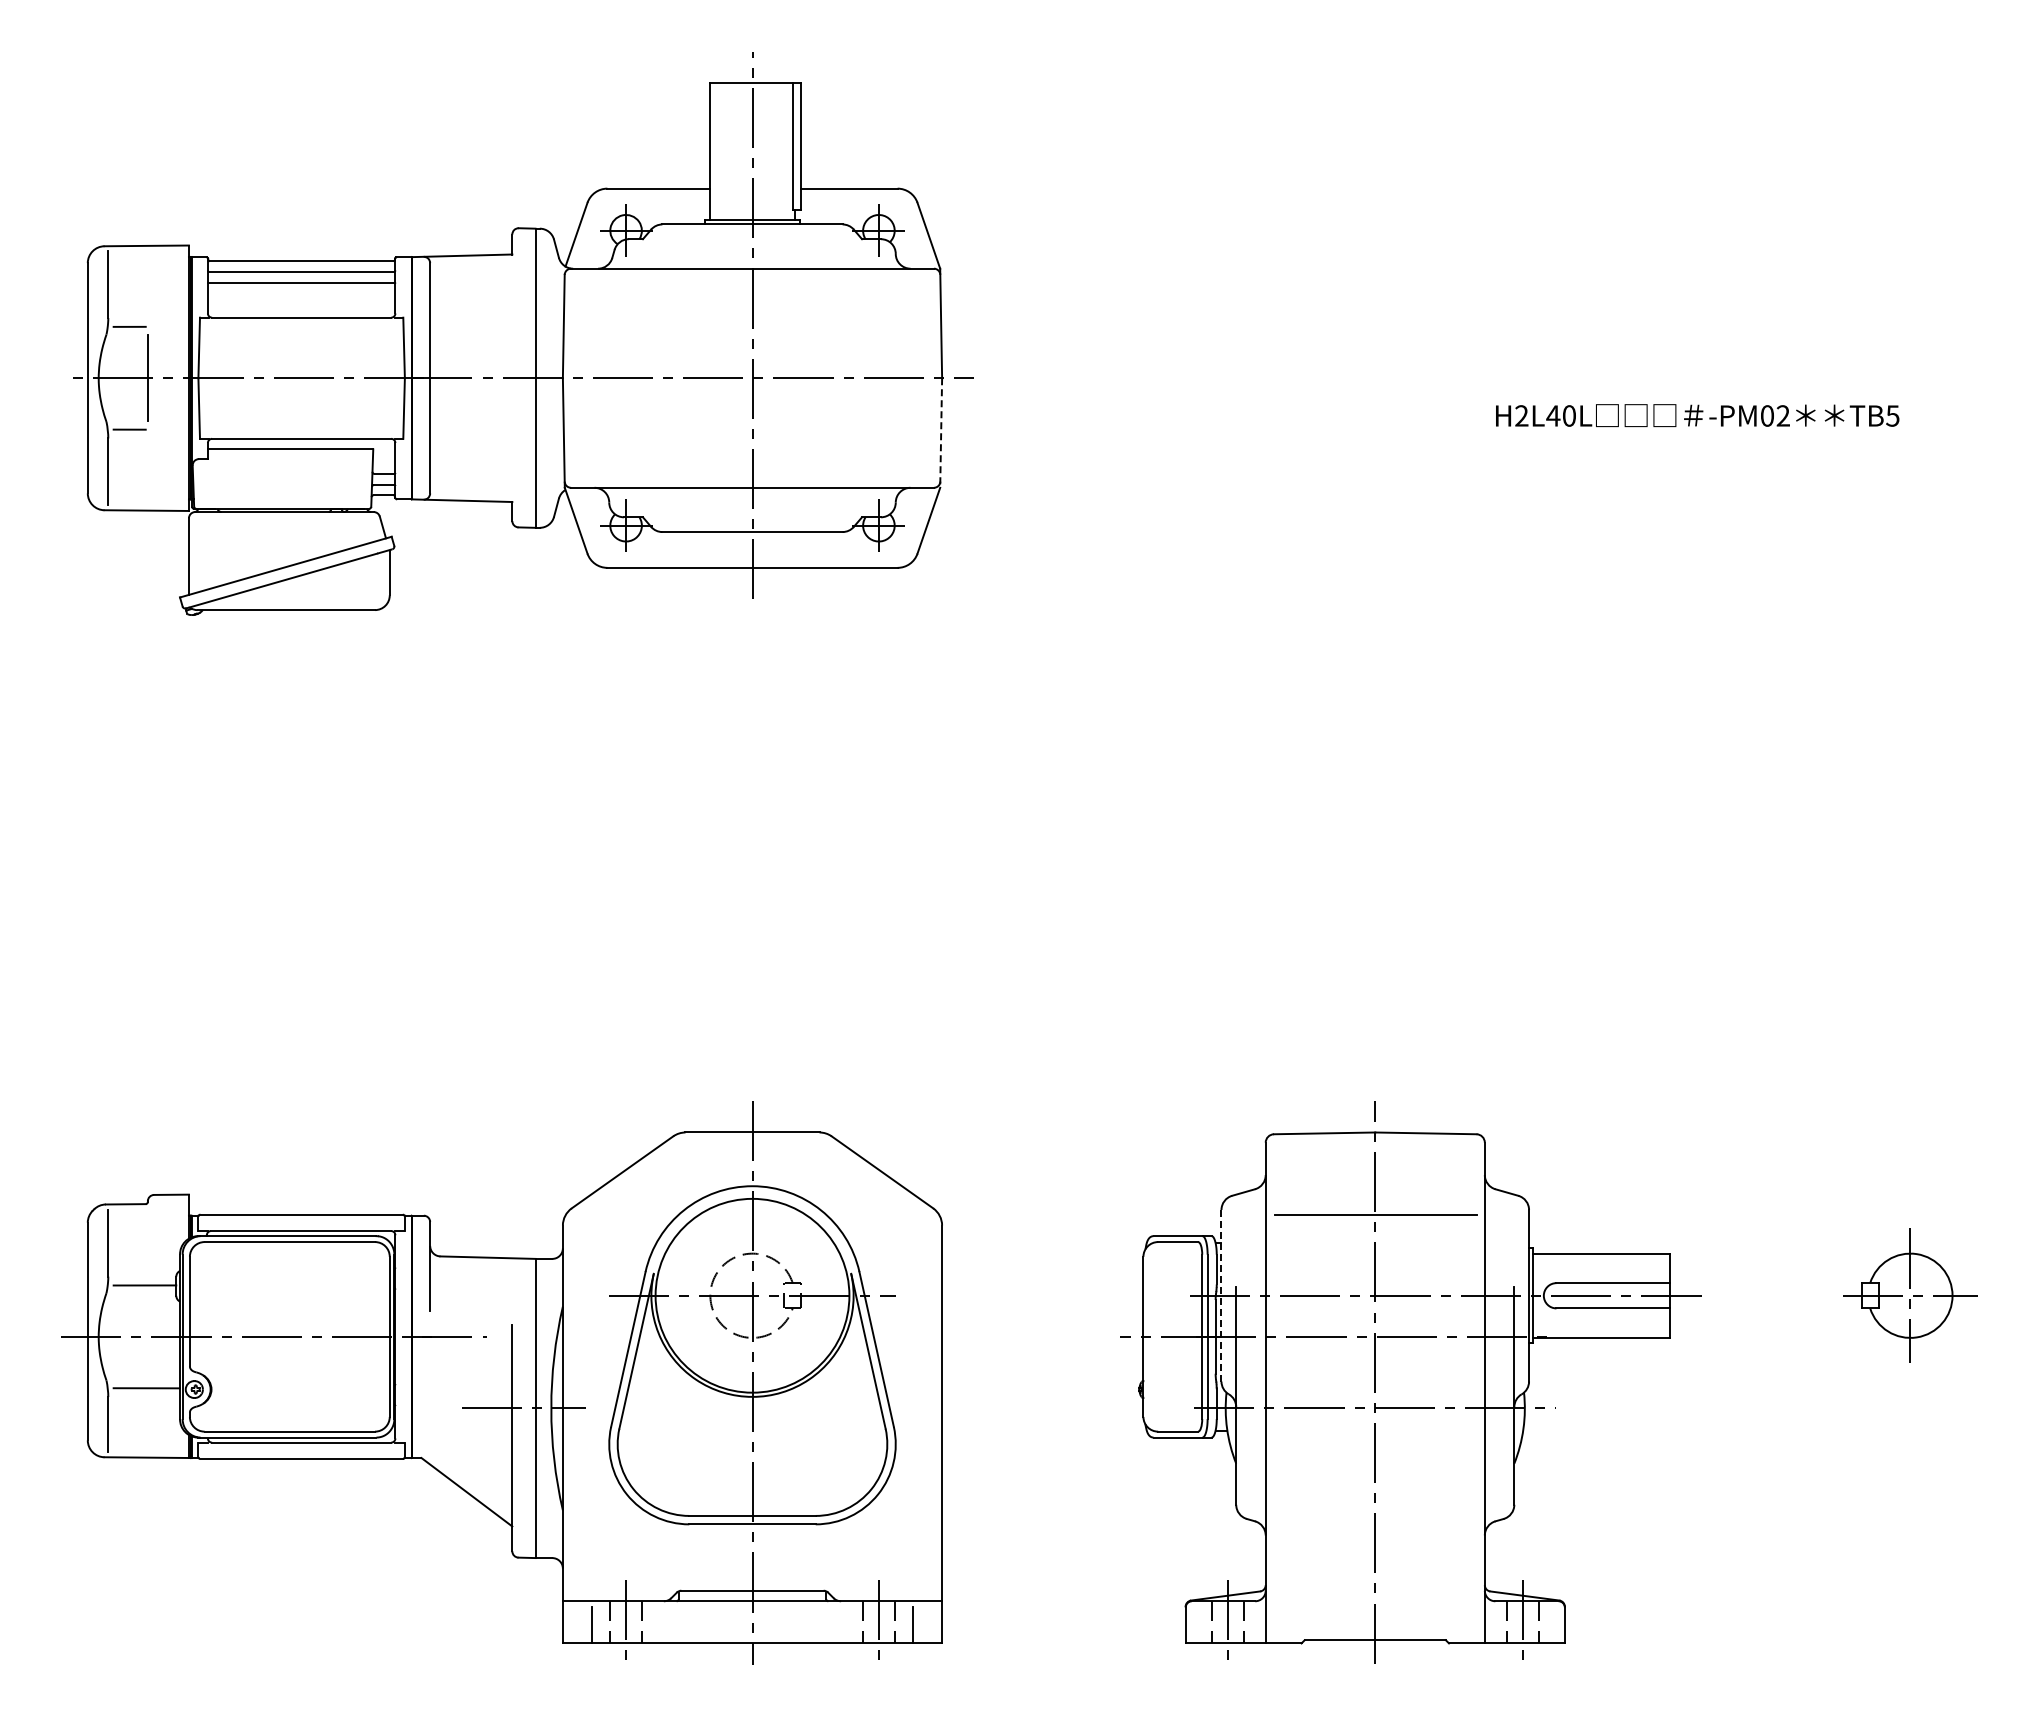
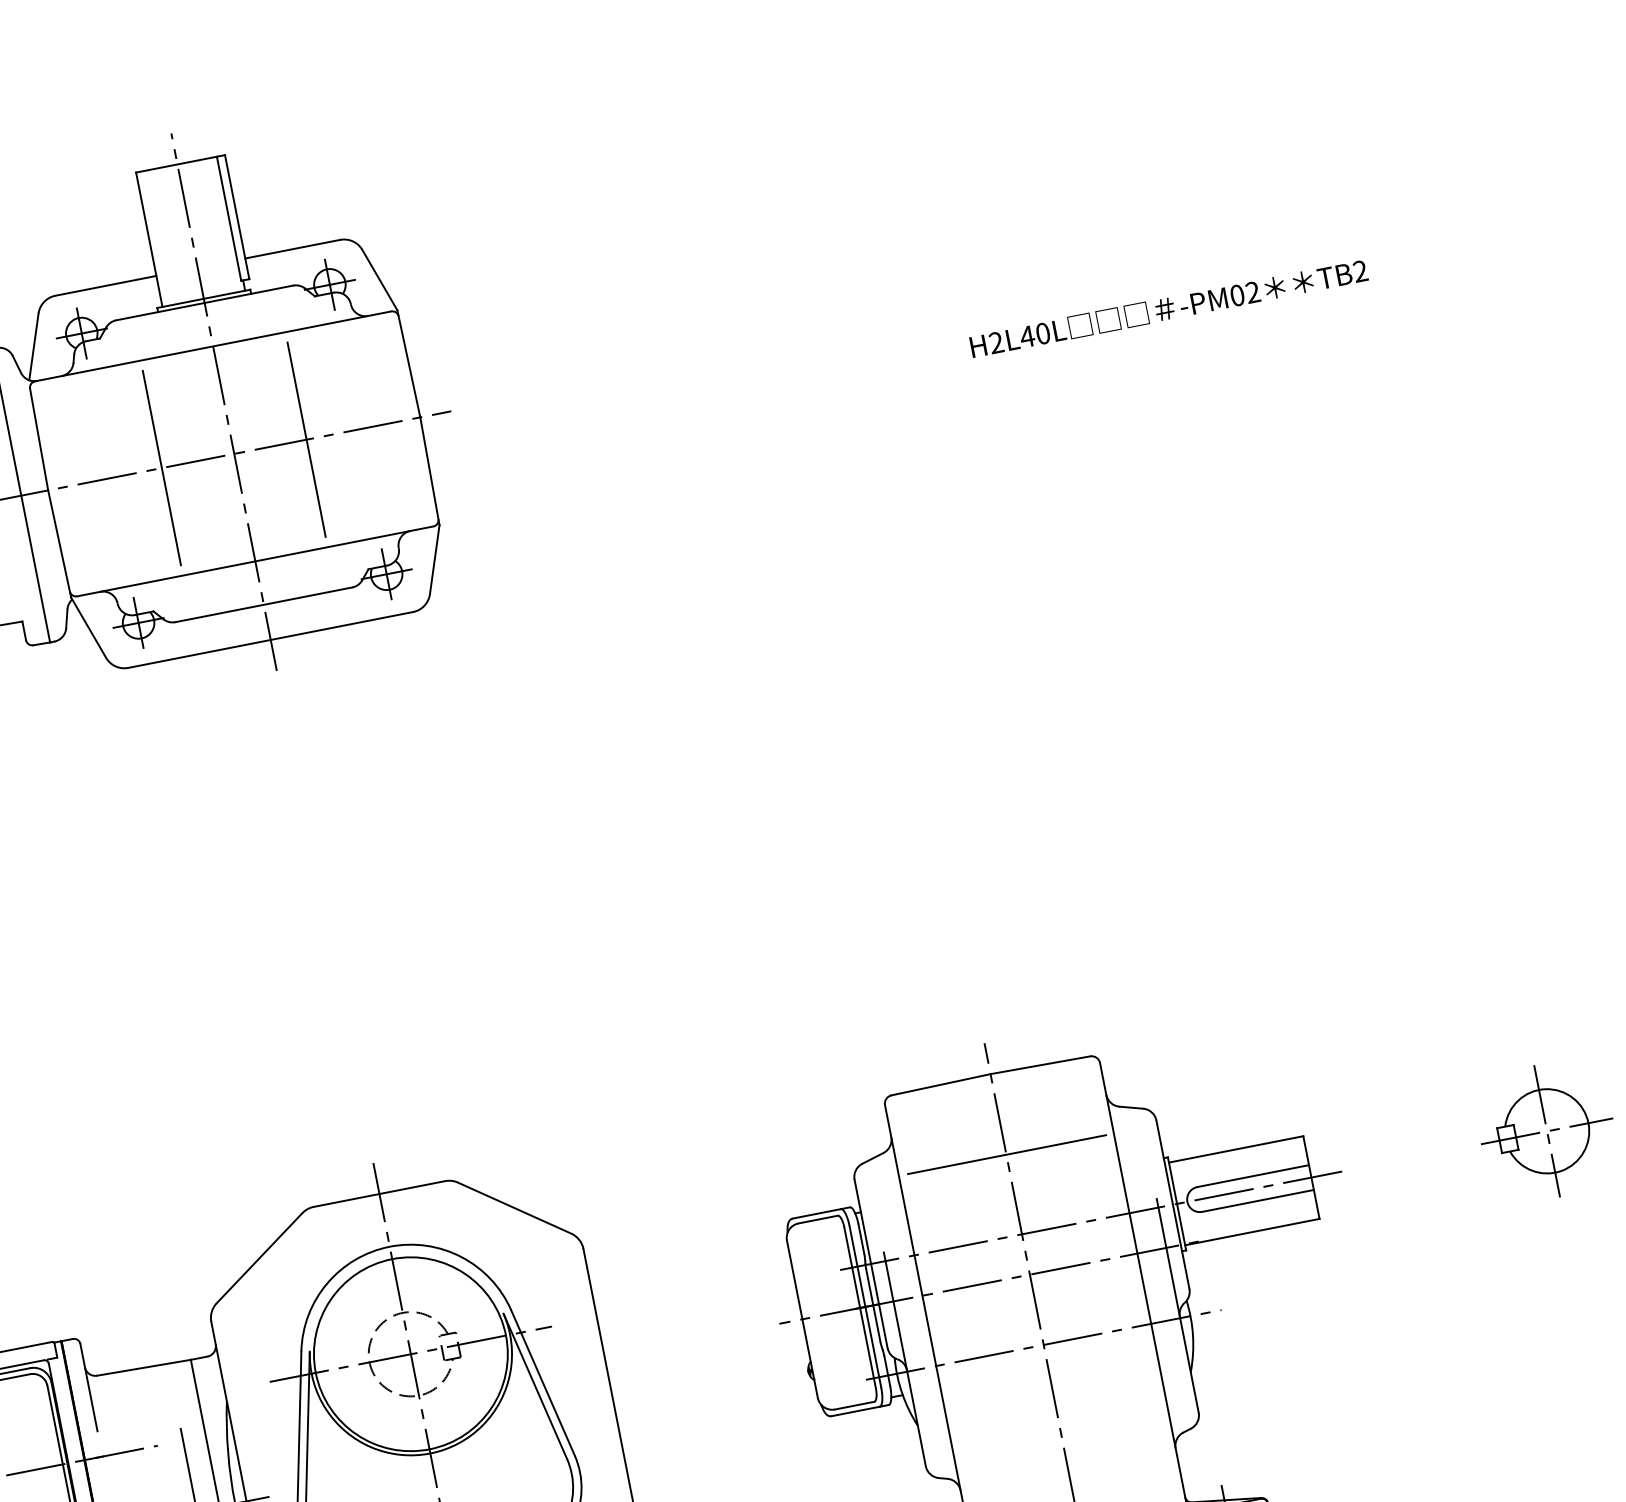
line: (678, 378) -> (161, 468), added
line: (826, 378) -> (306, 439), added
text: (1892, 415) -> (1360, 270), TB5 -> TB2
line: (941, 433) -> (430, 471), dashed -> solid
line: (1221, 1295) -> (871, 1263), dashed -> solid

